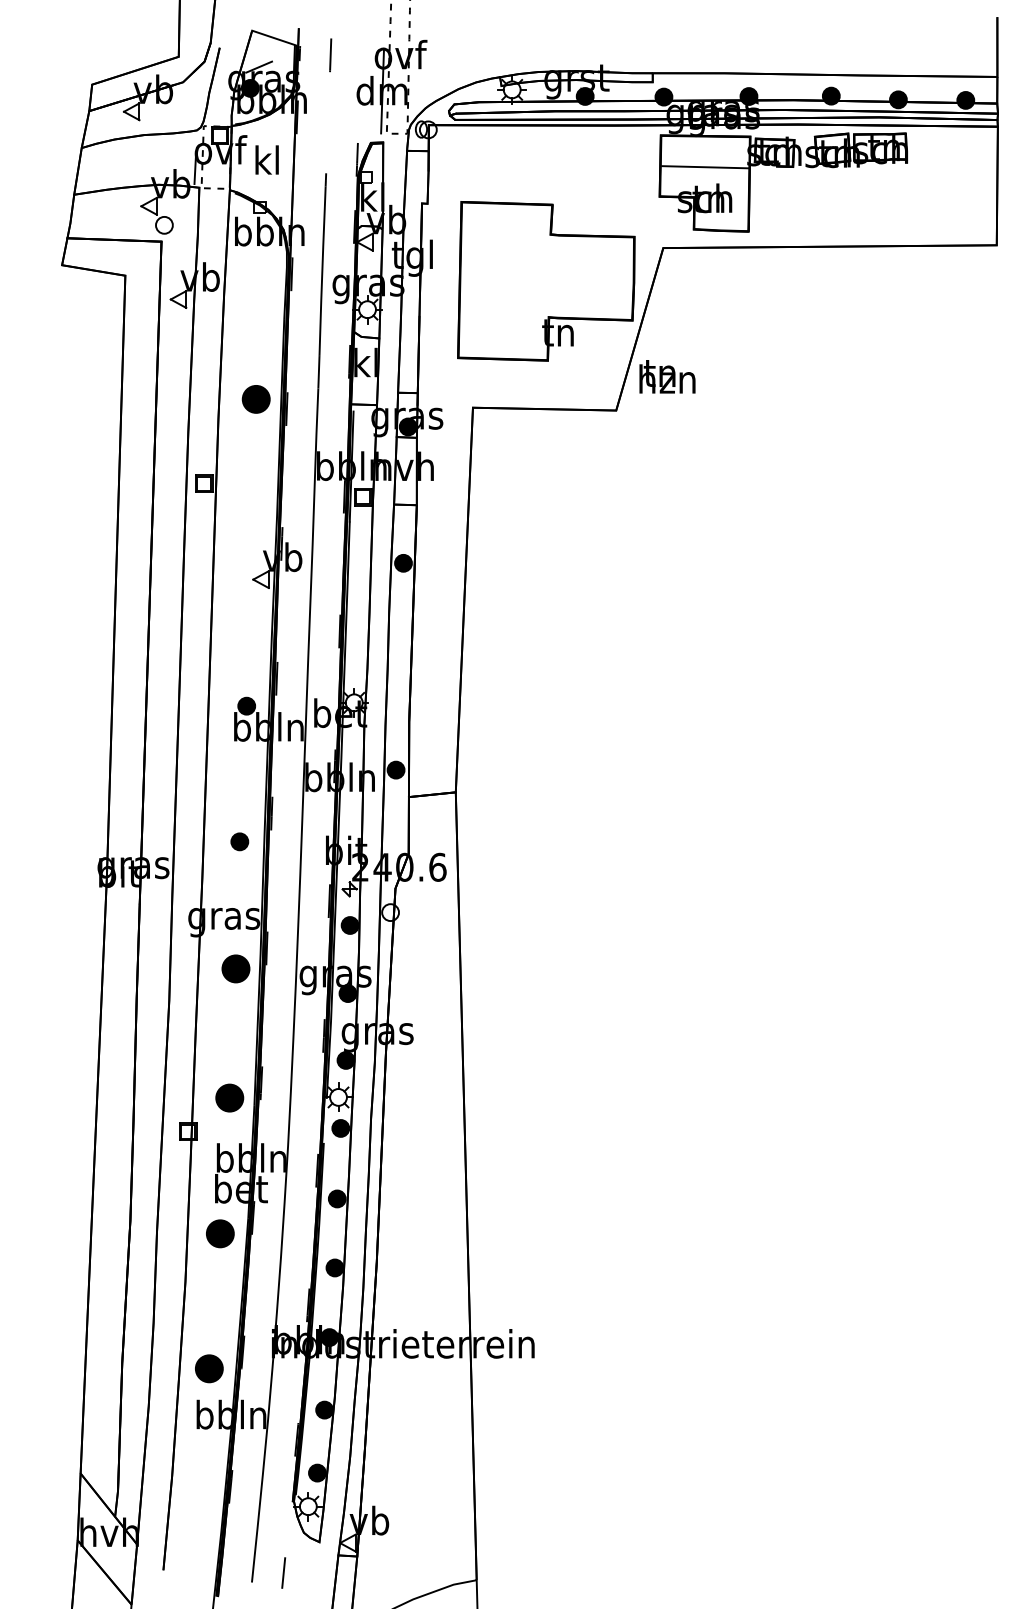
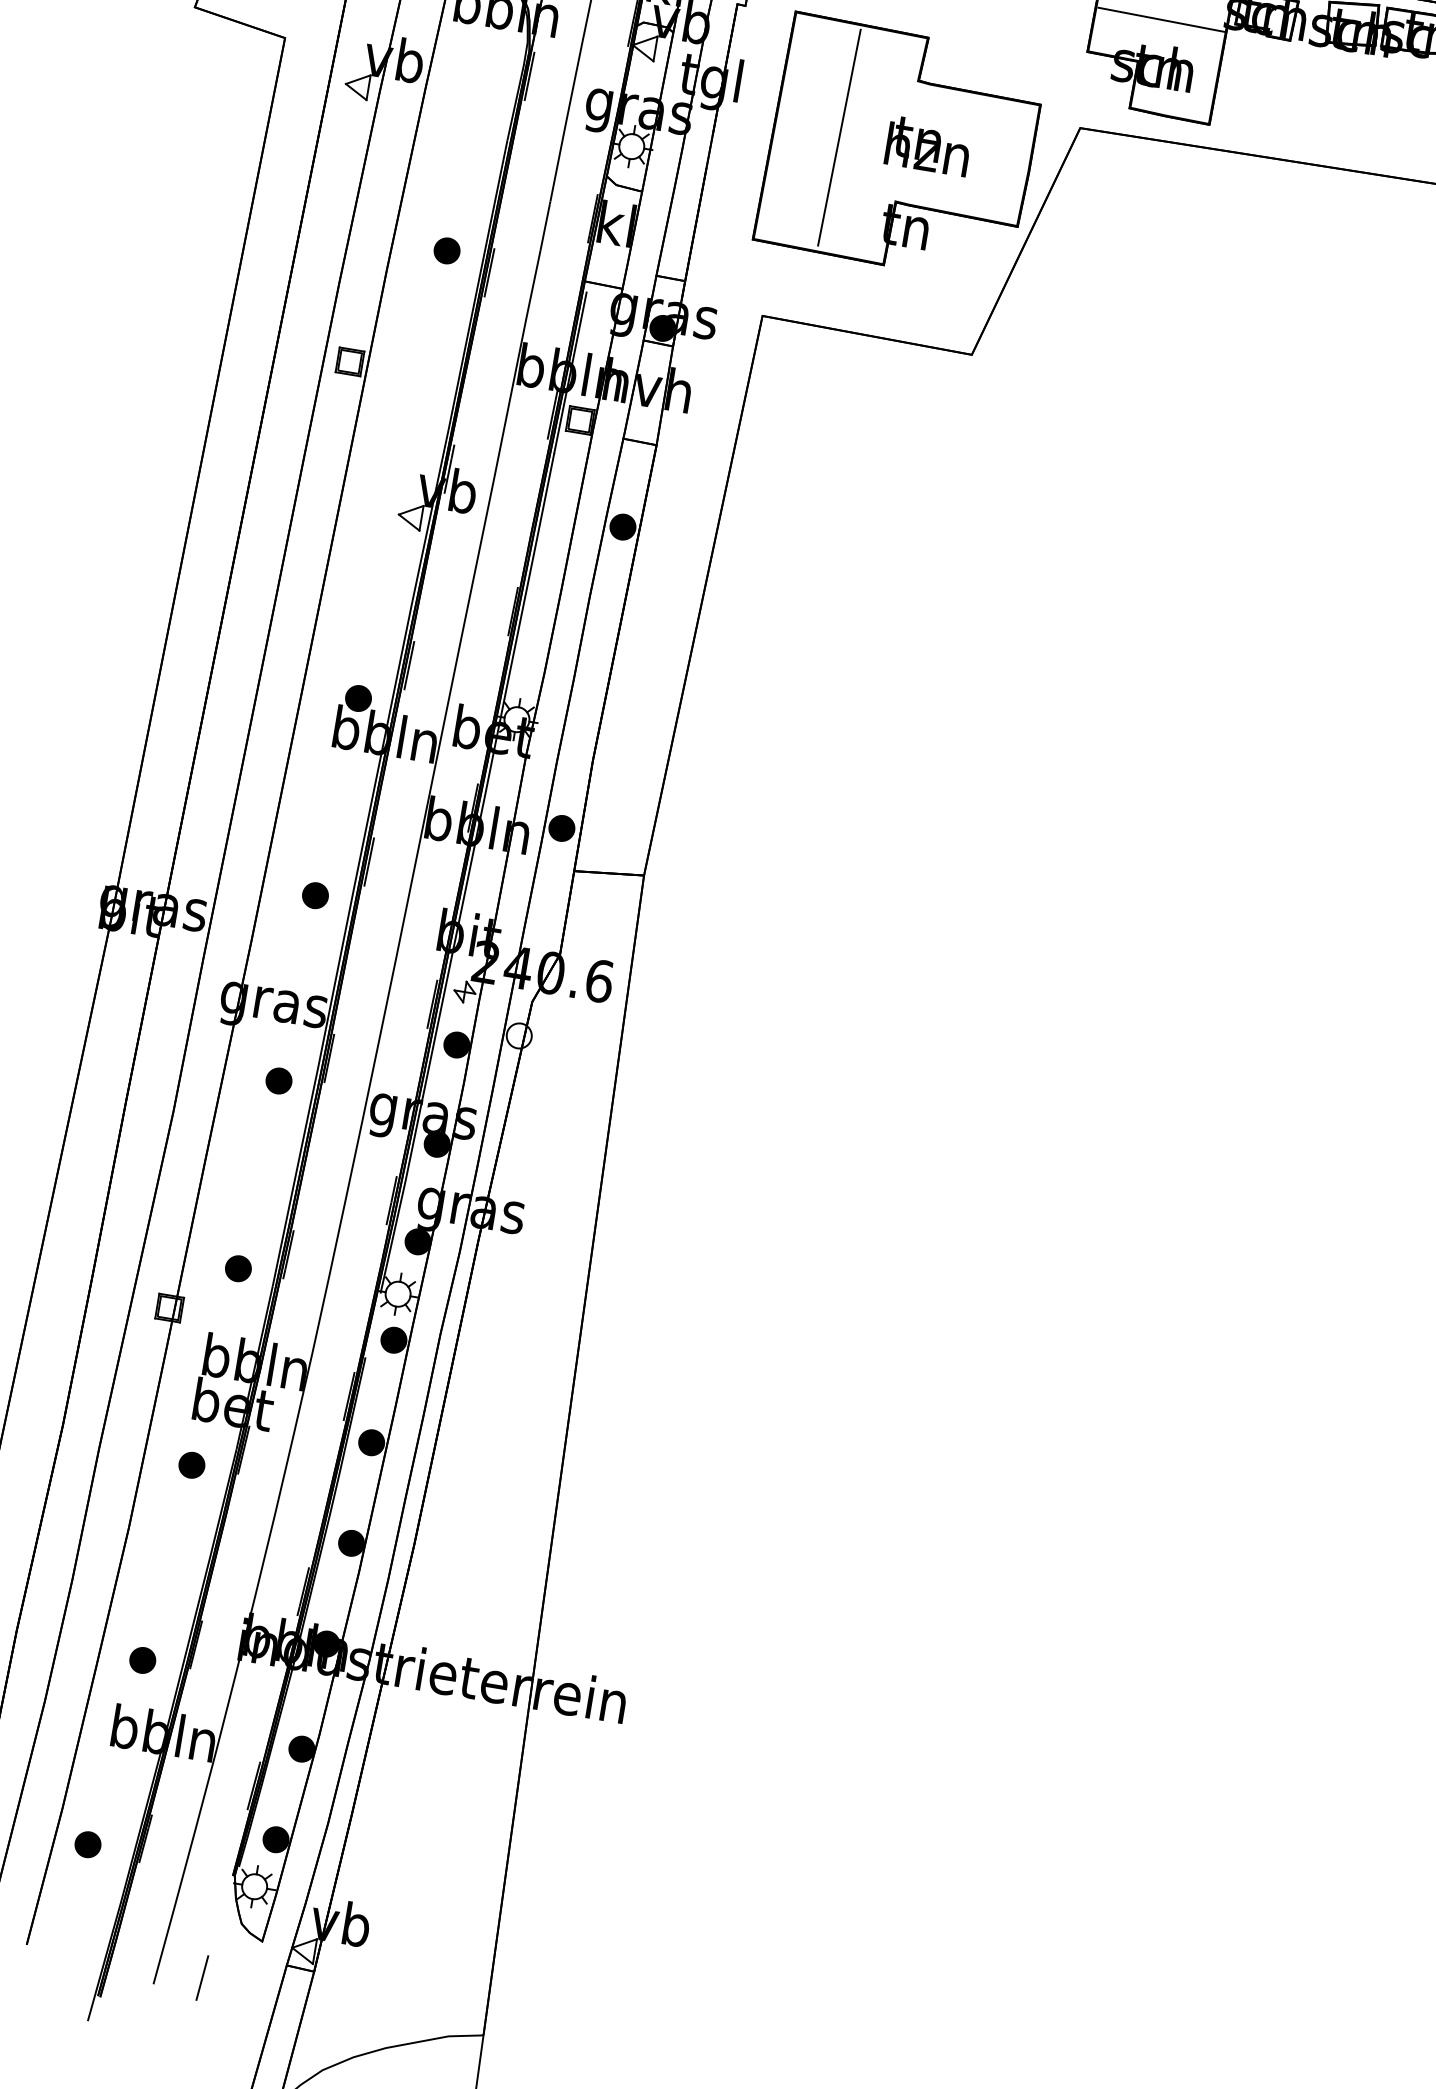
line: (504, 280) -> (839, 137), added
text: (667, 376) -> (928, 145), moved
part: (256, 398) -> (447, 249), size x0.62
part: (235, 968) -> (278, 1080), size x0.62
part: (229, 1097) -> (238, 1267), size x0.62
part: (220, 1233) -> (192, 1465), size x0.62
part: (208, 1368) -> (141, 1660), size x0.62
part: (192, 1496) -> (87, 1843), added

